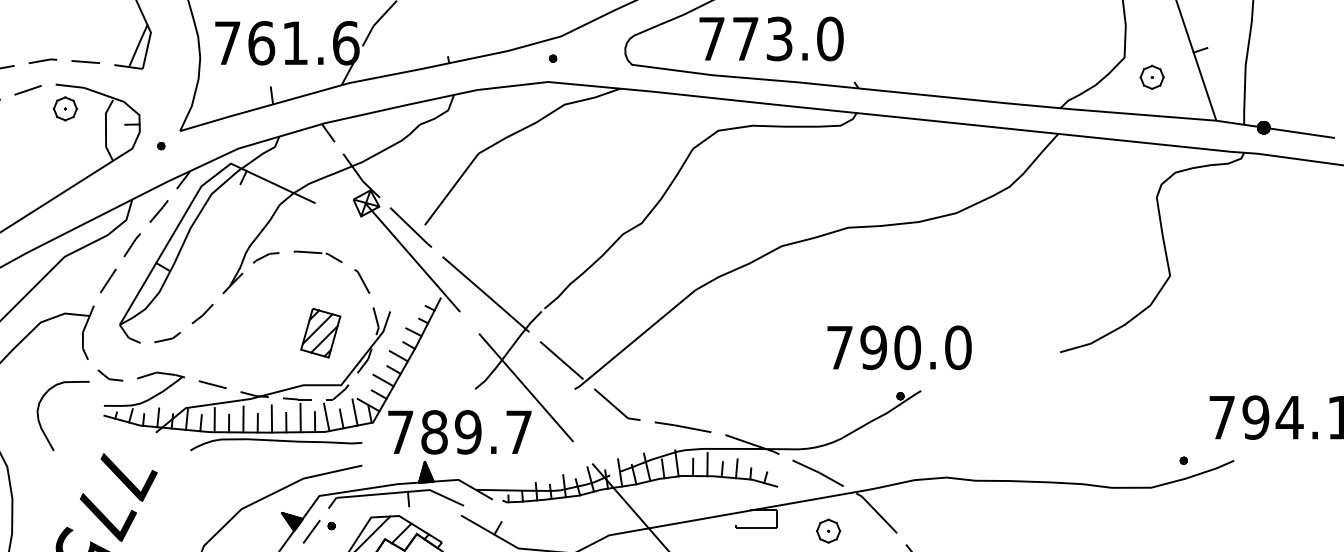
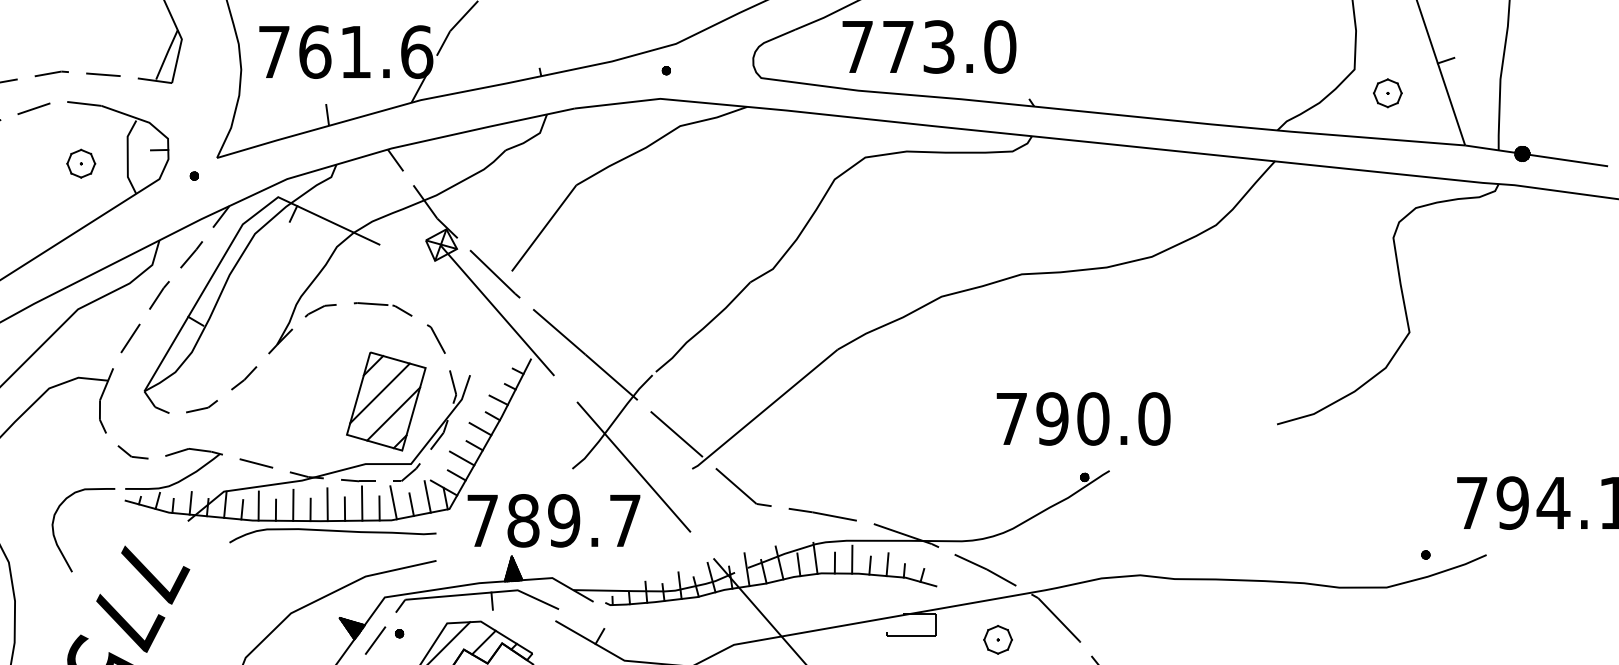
part: (64, 108) -> (80, 163), moved
part: (320, 332) -> (386, 400), size x1.67
curve: (40, 422) -> (56, 537), moved

